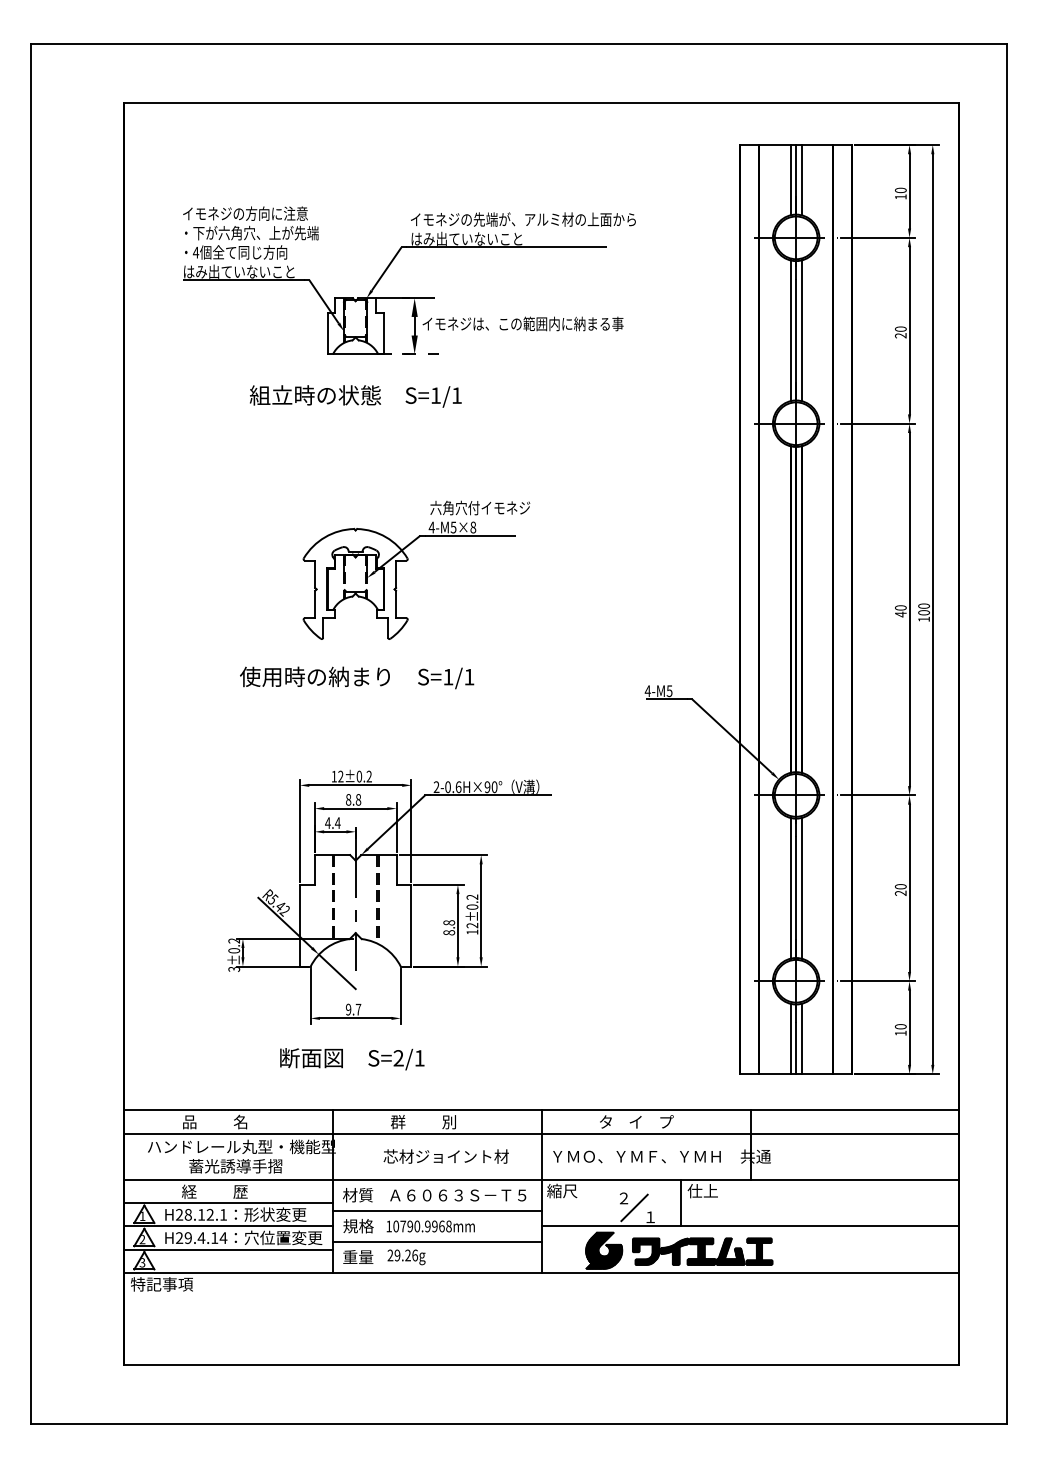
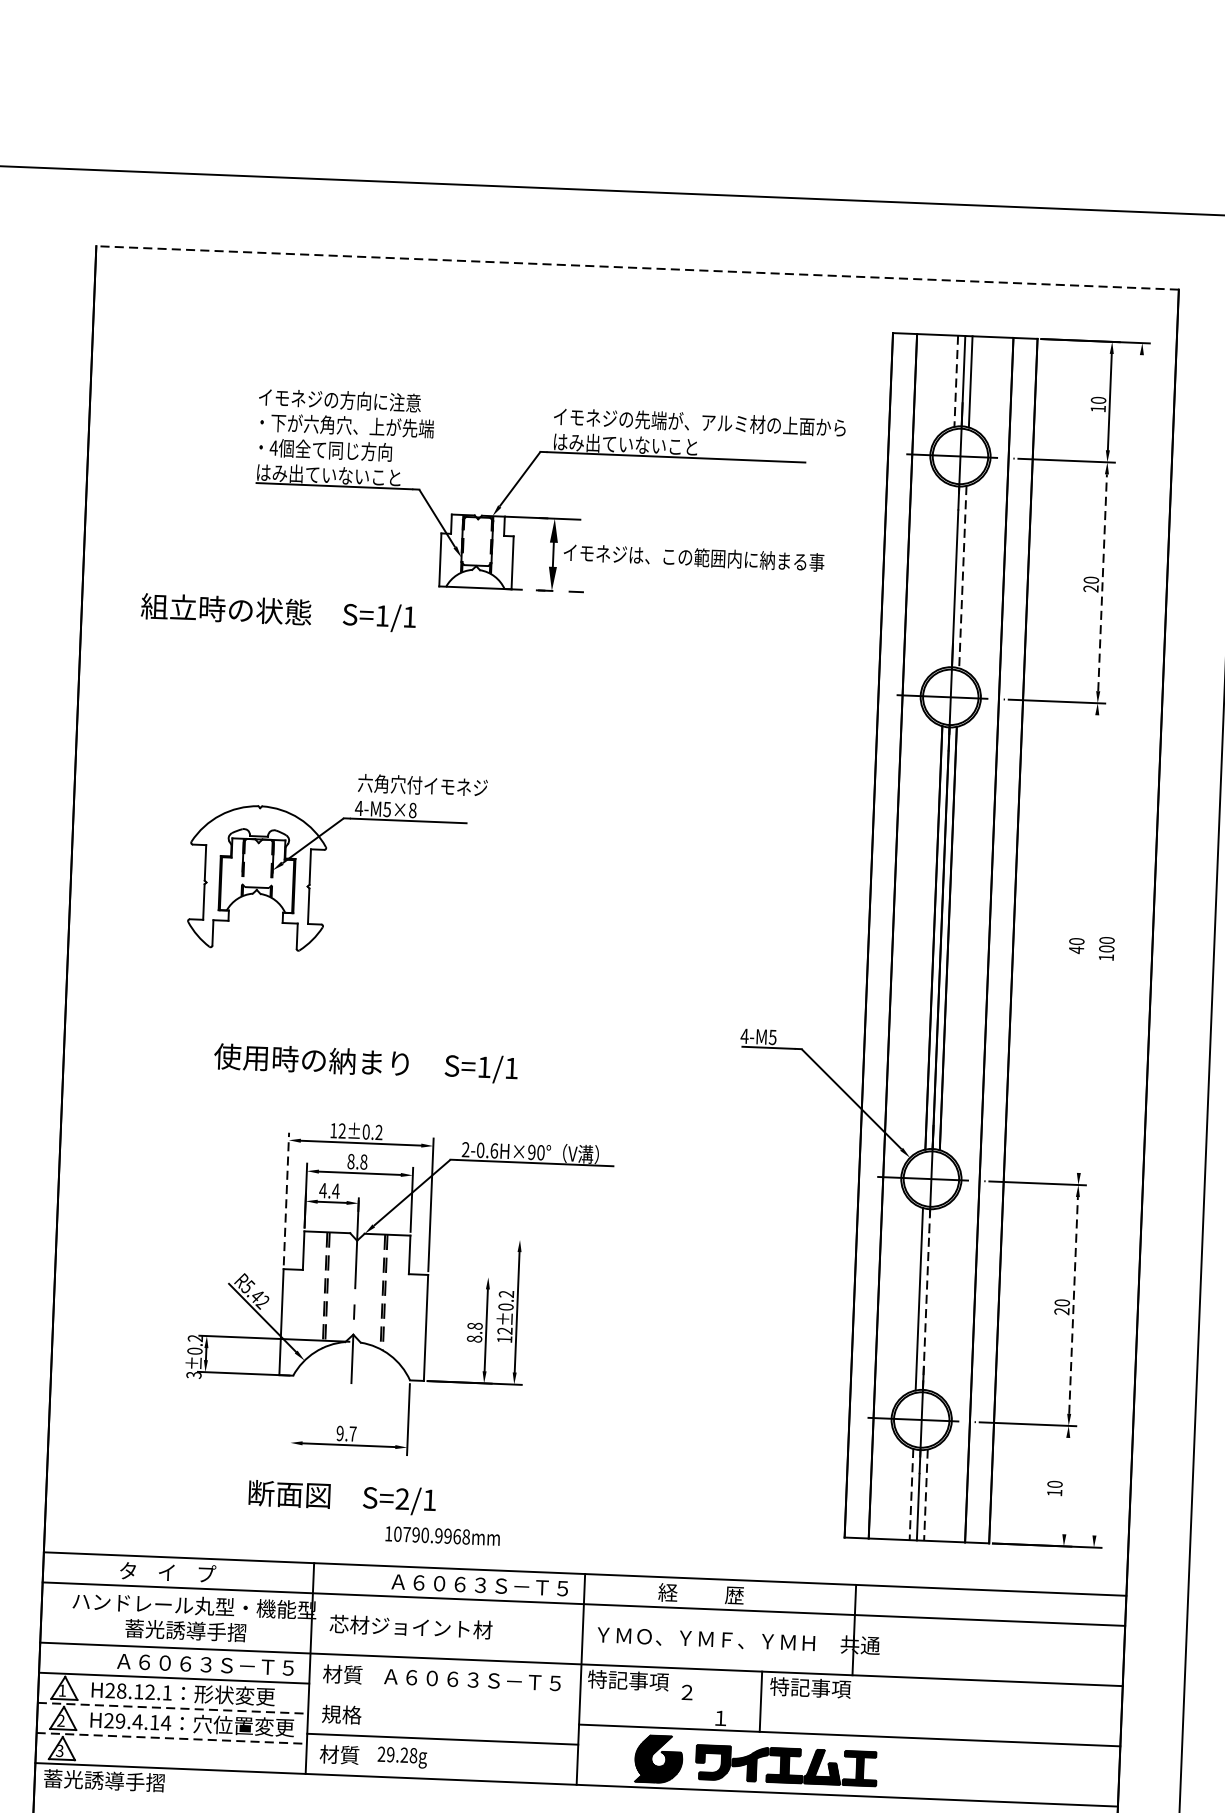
line: (541, 102) -> (637, 267), solid -> dashed
line: (790, 180) -> (956, 381), solid -> dashed
part: (409, 297) -> (548, 517), moved
line: (790, 330) -> (948, 576), removed
line: (909, 330) -> (1102, 582), solid -> dashed
line: (801, 331) -> (962, 578), solid -> dashed
text: (355, 396) -> (278, 612), moved
part: (408, 560) -> (327, 849), moved
line: (909, 609) -> (1087, 944), removed
line: (932, 609) -> (1117, 945), removed
text: (357, 677) -> (366, 1063), moved
line: (299, 830) -> (285, 1198), solid -> dashed
line: (442, 855) -> (469, 1238), removed
line: (438, 884) -> (463, 1275), removed
line: (801, 887) -> (933, 1298), removed
line: (796, 888) -> (927, 1299), solid -> dashed
line: (909, 888) -> (1073, 1305), solid -> dashed
line: (336, 971) -> (326, 1383), removed
line: (310, 996) -> (291, 1414), removed
line: (909, 1027) -> (1066, 1485), removed
line: (790, 1039) -> (911, 1495), solid -> dashed
line: (801, 1039) -> (925, 1495), solid -> dashed
text: (220, 1121) -> (168, 1571), 品          名 -> タ    イ    プ
text: (459, 1122) -> (478, 1585), 群          別 -> Ａ６０６３Ｓ－Ｔ５
text: (635, 1122) -> (706, 1594), タ    イ    プ -> 経          歴
text: (445, 1156) -> (410, 1626), moved
text: (578, 1190) -> (628, 1679), 縮尺 -> 特記事項
text: (718, 1190) -> (810, 1687), 仕上 -> 特記事項
text: (250, 1191) -> (203, 1664), 経          歴 -> Ａ６０６３Ｓ－Ｔ５
line: (634, 1207) -> (700, 1704), removed
line: (436, 1211) -> (443, 1699), removed
line: (228, 1226) -> (173, 1708), solid -> dashed
text: (430, 1226) -> (442, 1536), moved
line: (228, 1249) -> (171, 1738), solid -> dashed
text: (415, 1255) -> (414, 1755), 29.26g -> 29.28g
text: (358, 1256) -> (340, 1753), 重量 -> 材質
text: (177, 1284) -> (104, 1780), 特記事項 -> 蓄光誘導手摺

